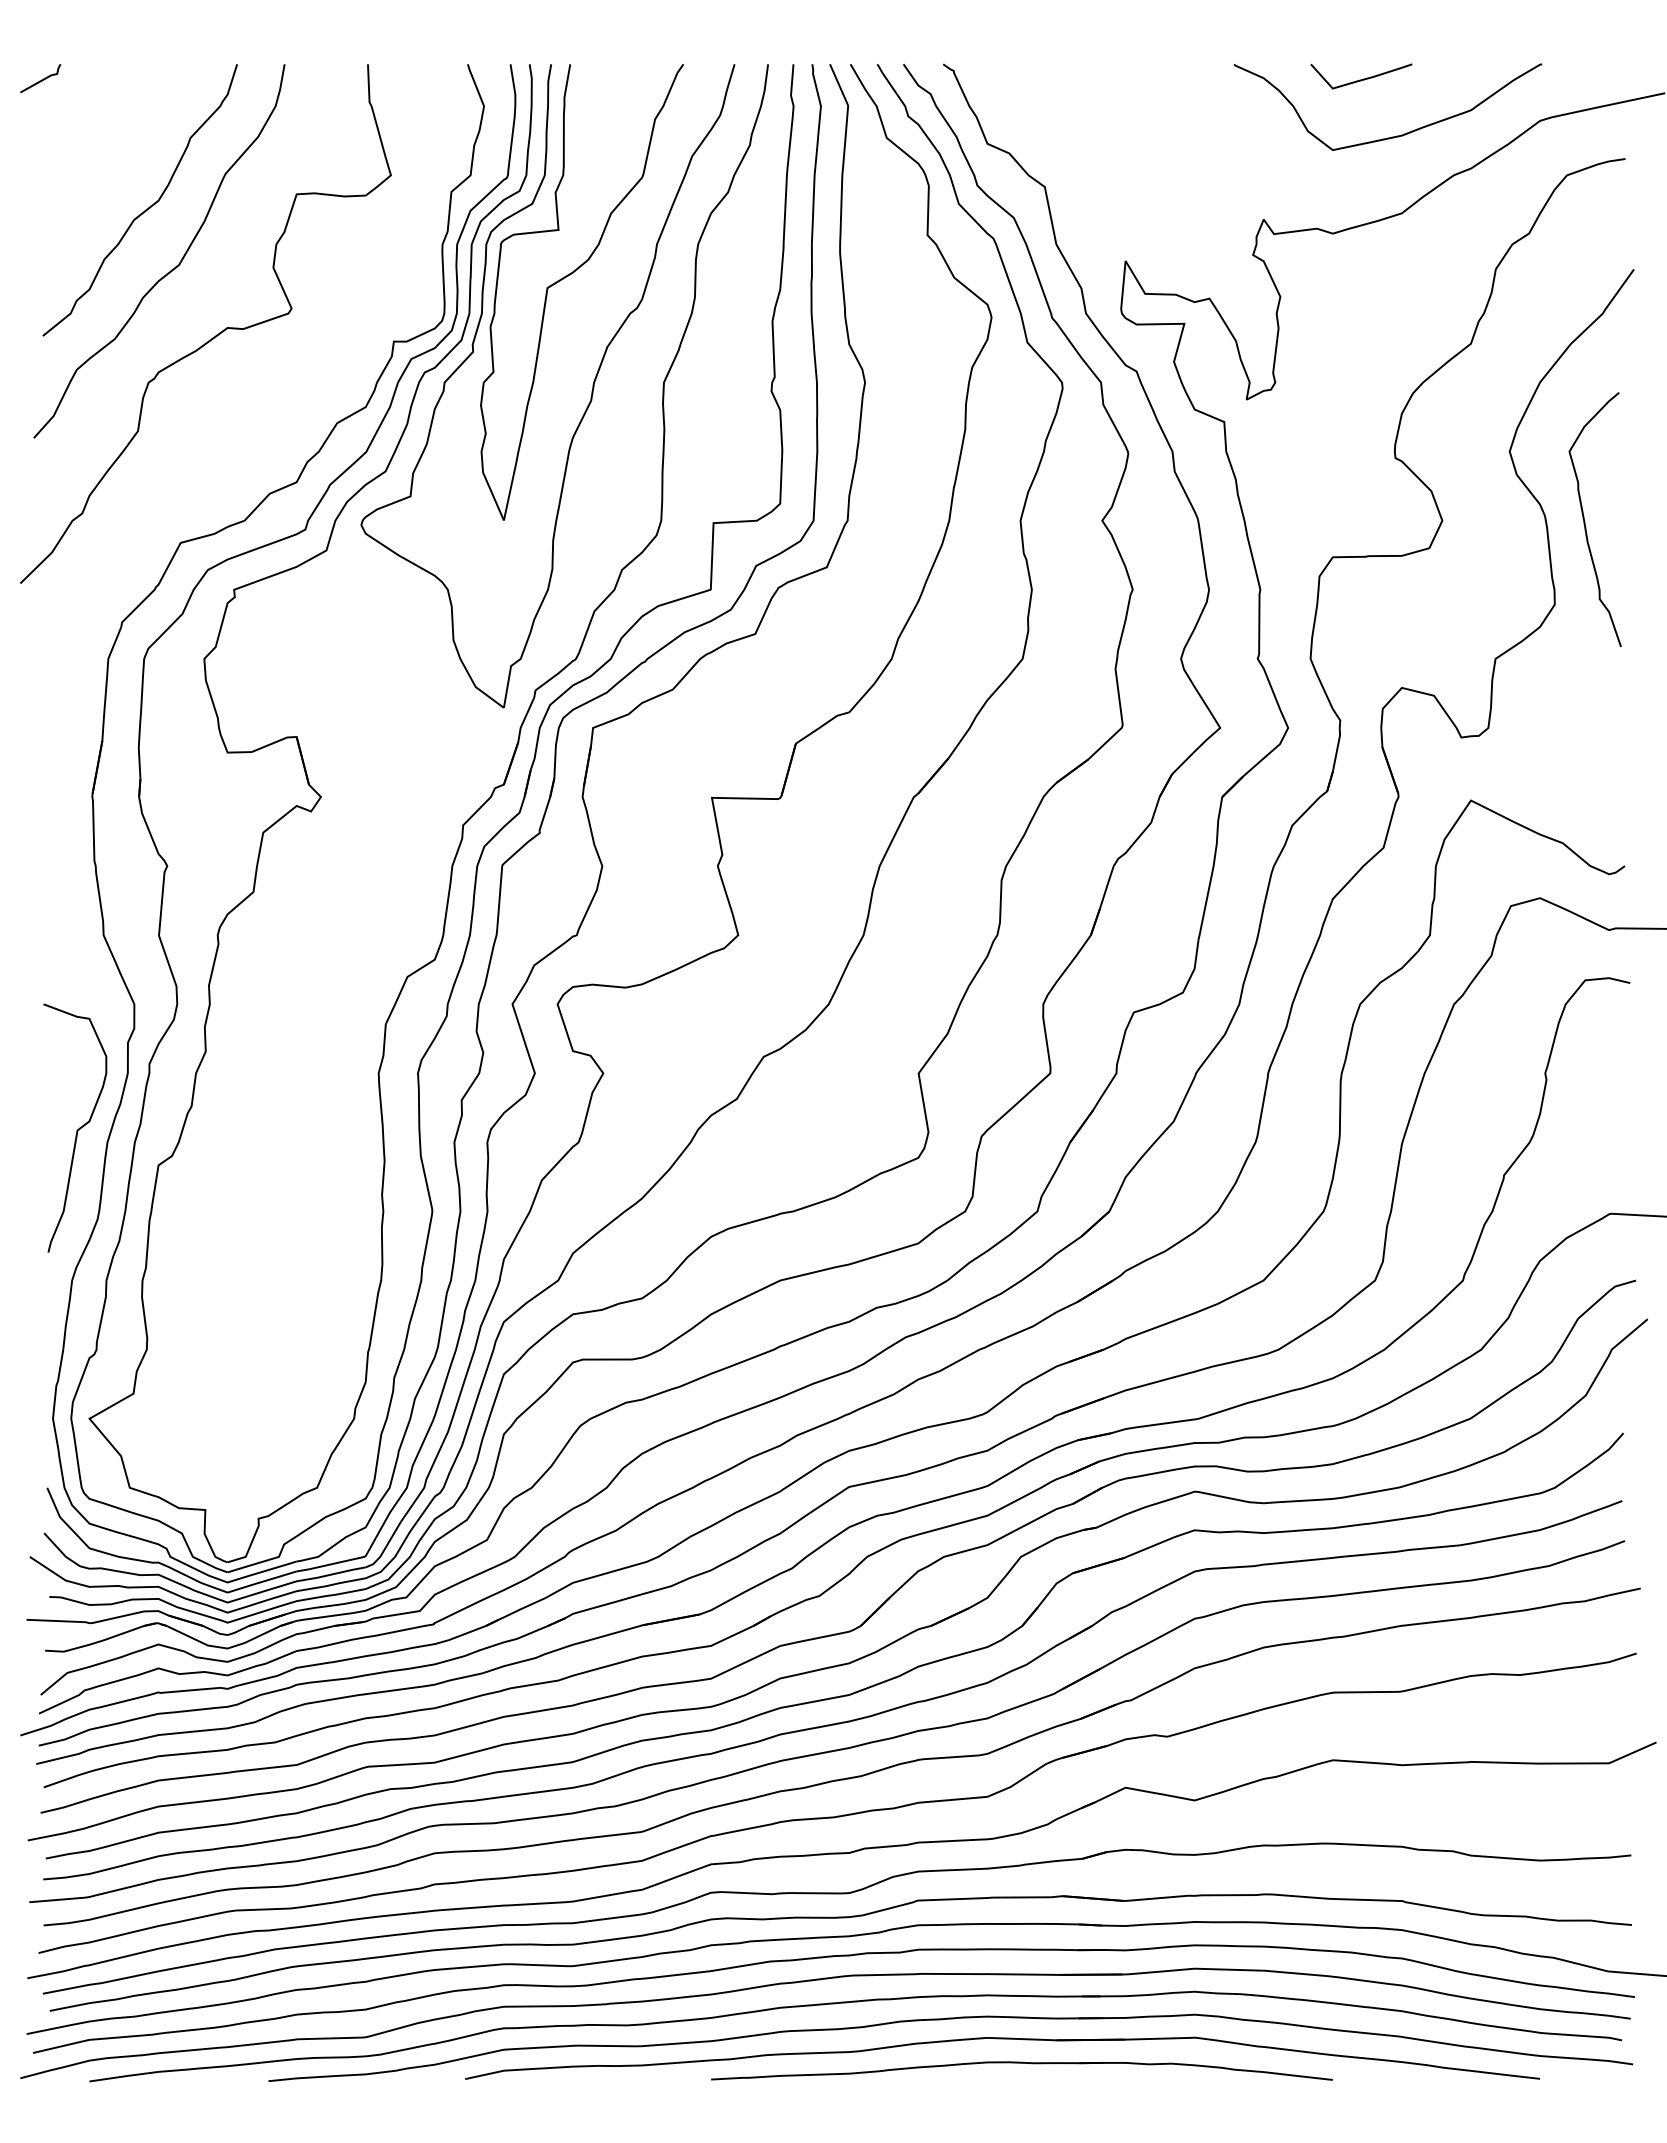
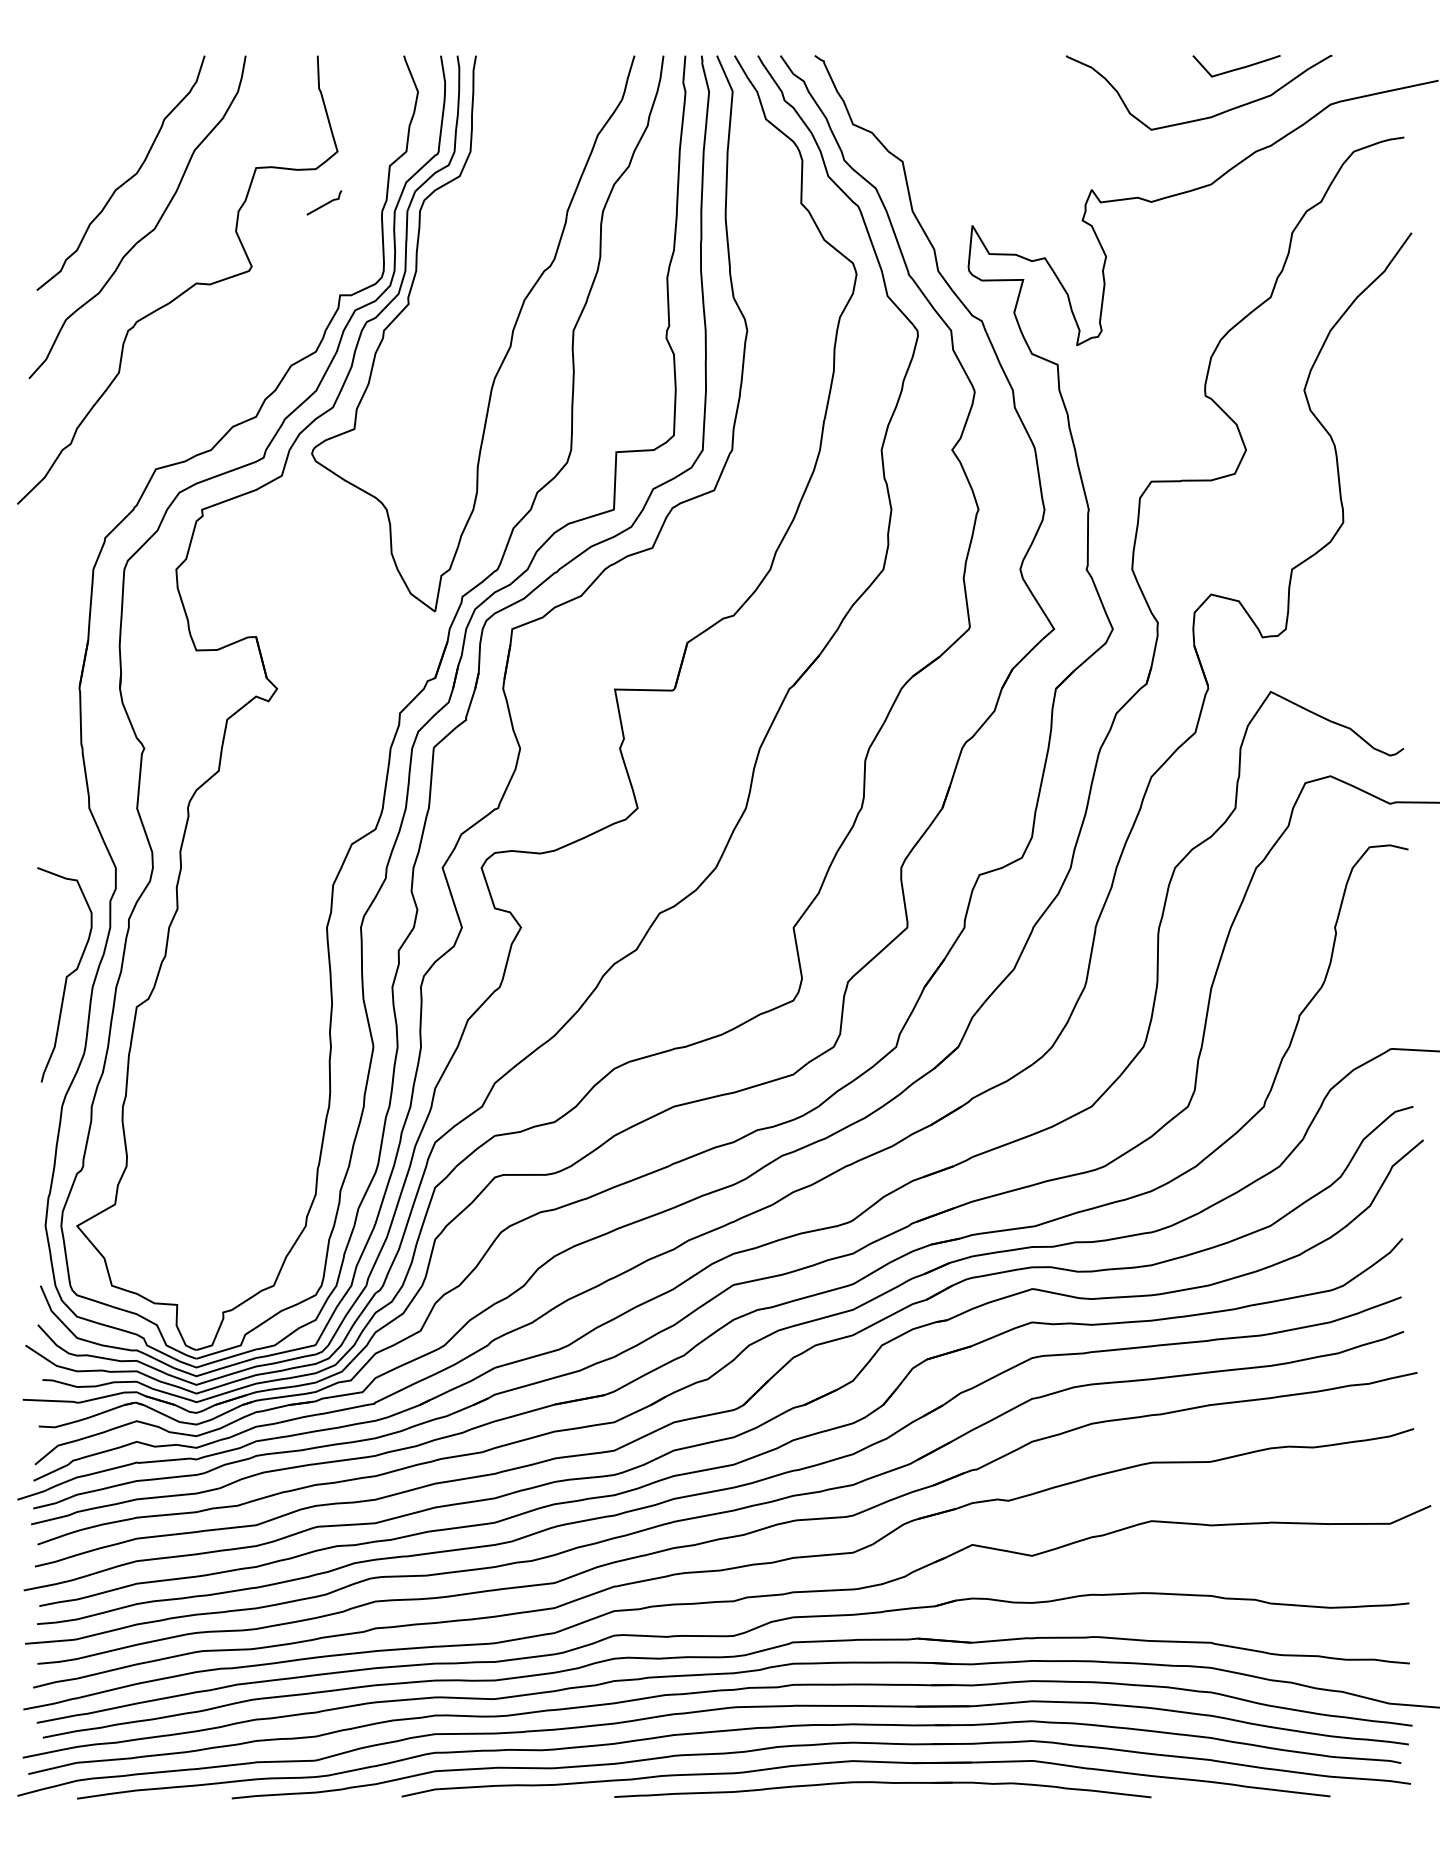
curve: (1363, 78) -> (1238, 67), moved
line: (41, 79) -> (325, 203), moved
part: (570, 275) -> (492, 238), removed
curve: (1585, 521) -> (1369, 450), removed

